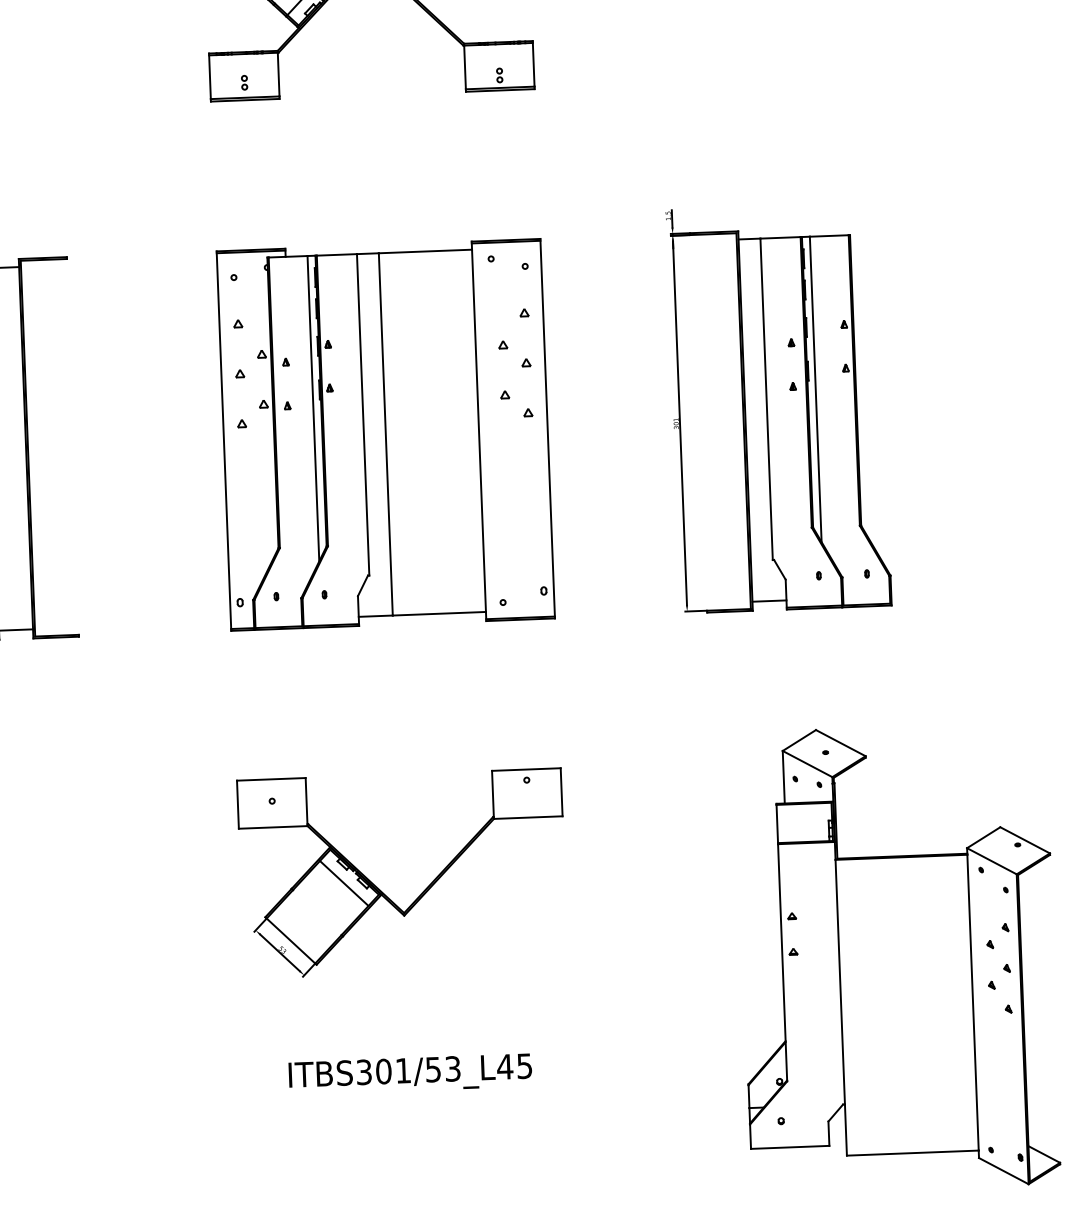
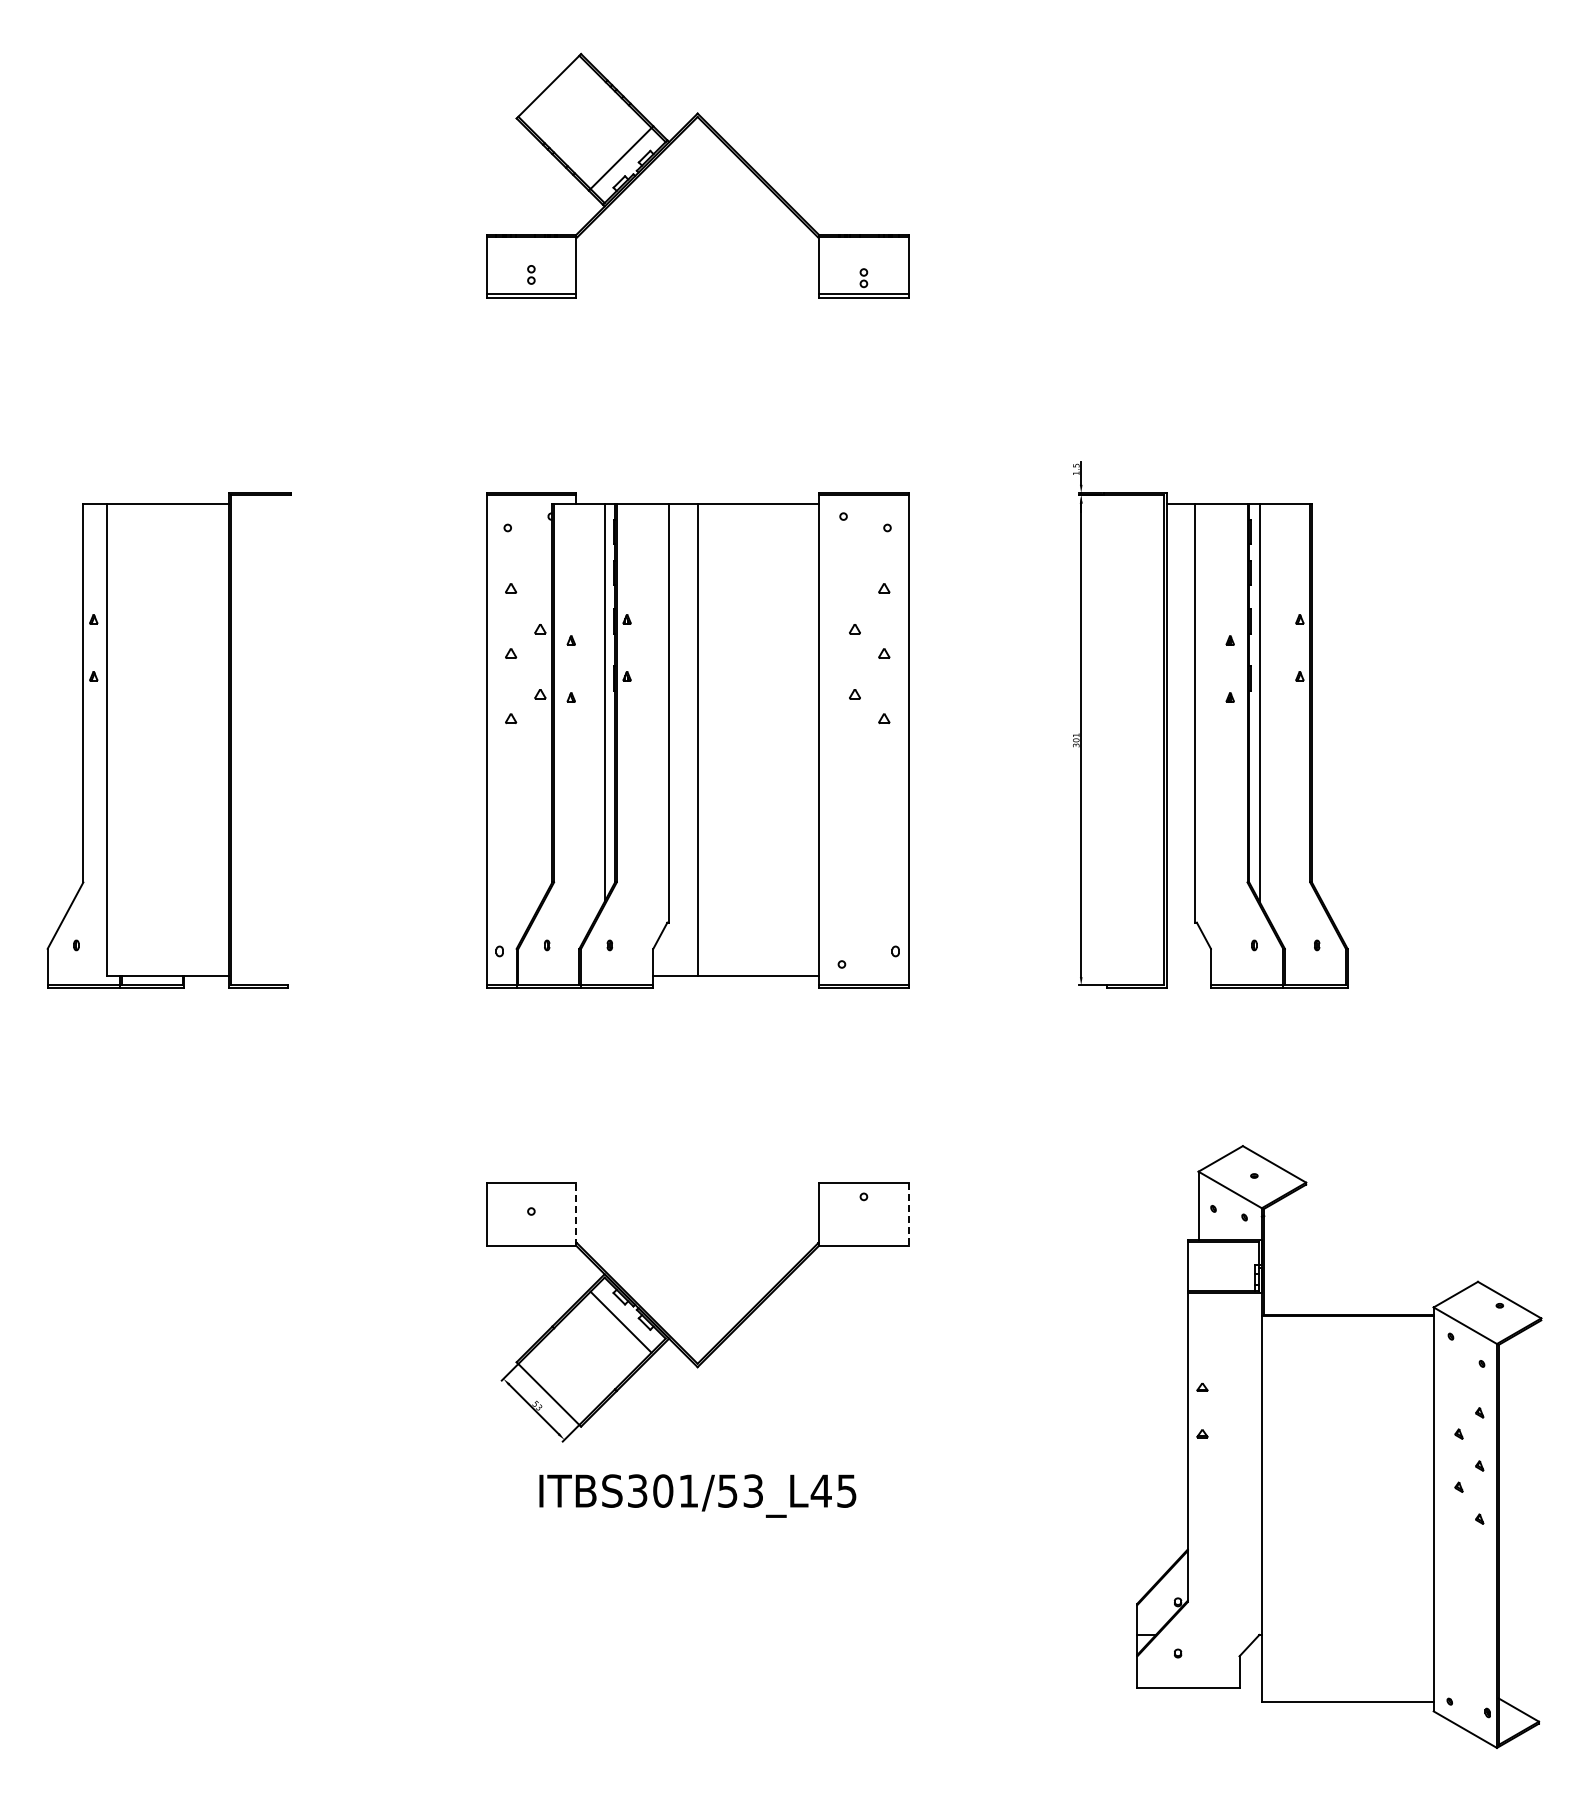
line: (769, 600) -> (1188, 975), removed
line: (561, 792) -> (908, 1214), solid -> dashed
line: (306, 801) -> (576, 1213), solid -> dashed
text: (410, 1073) -> (697, 1495), moved

